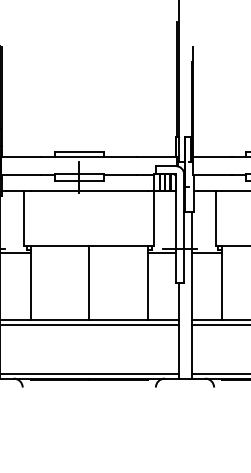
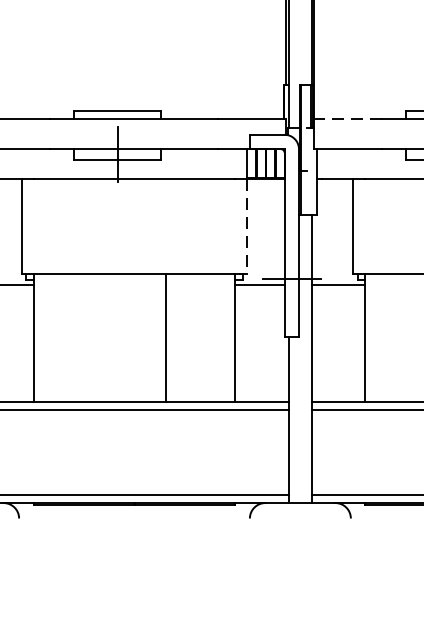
line: (212, 157) -> (348, 119), solid -> dashed
line: (154, 219) -> (247, 227), solid -> dashed
line: (89, 283) -> (166, 338), moved

